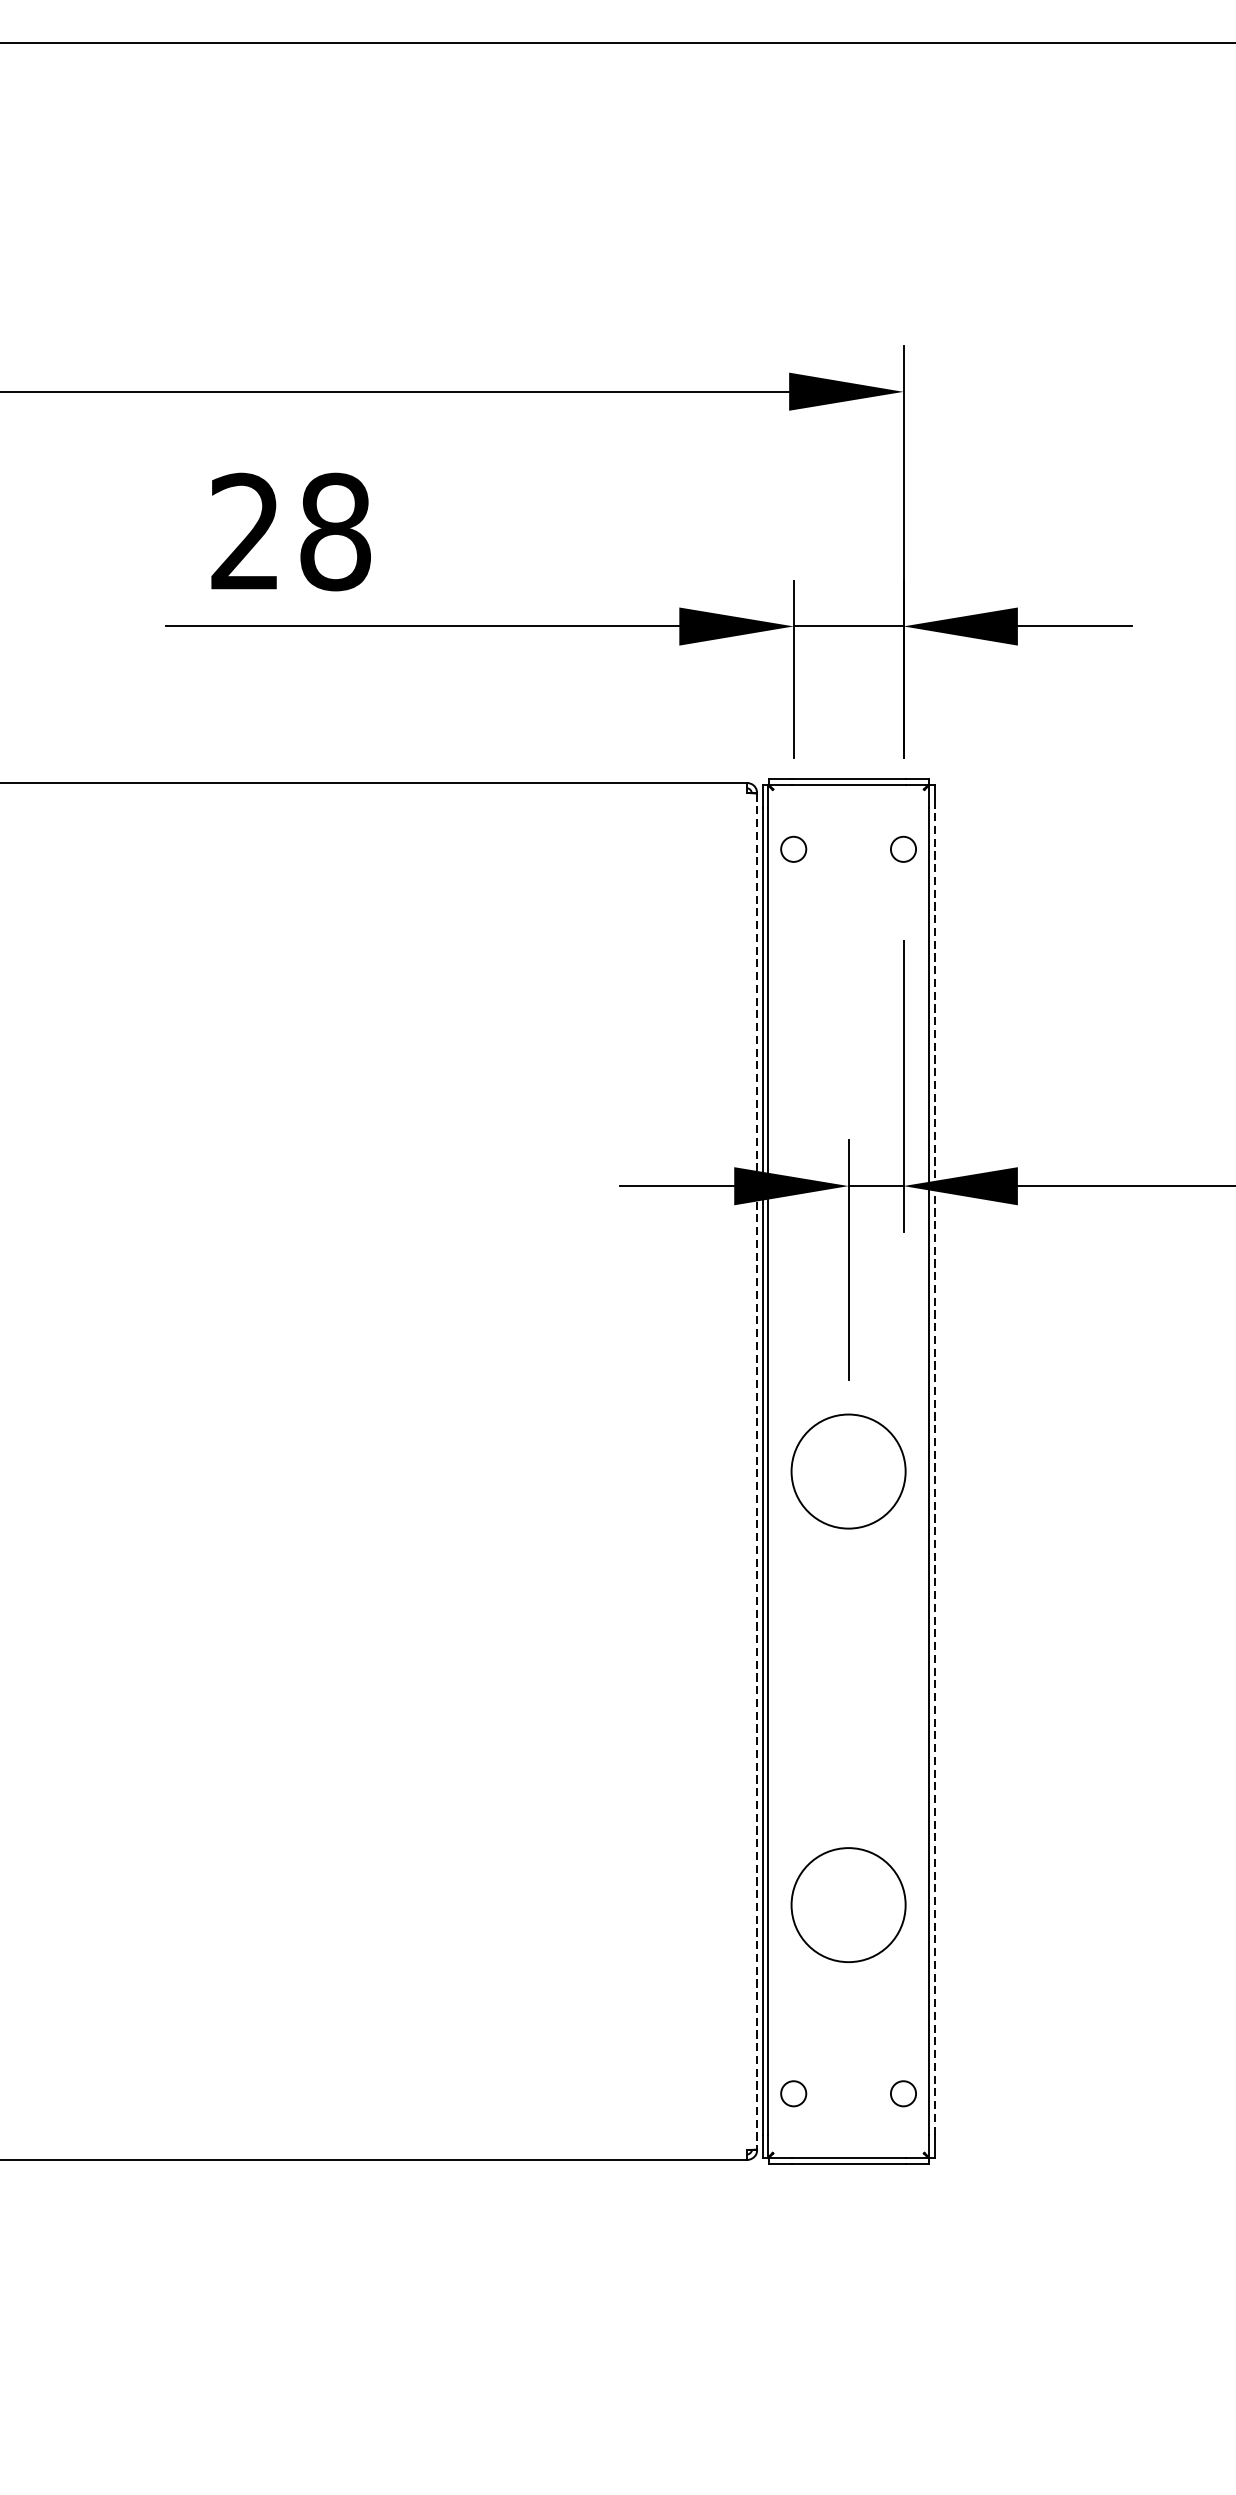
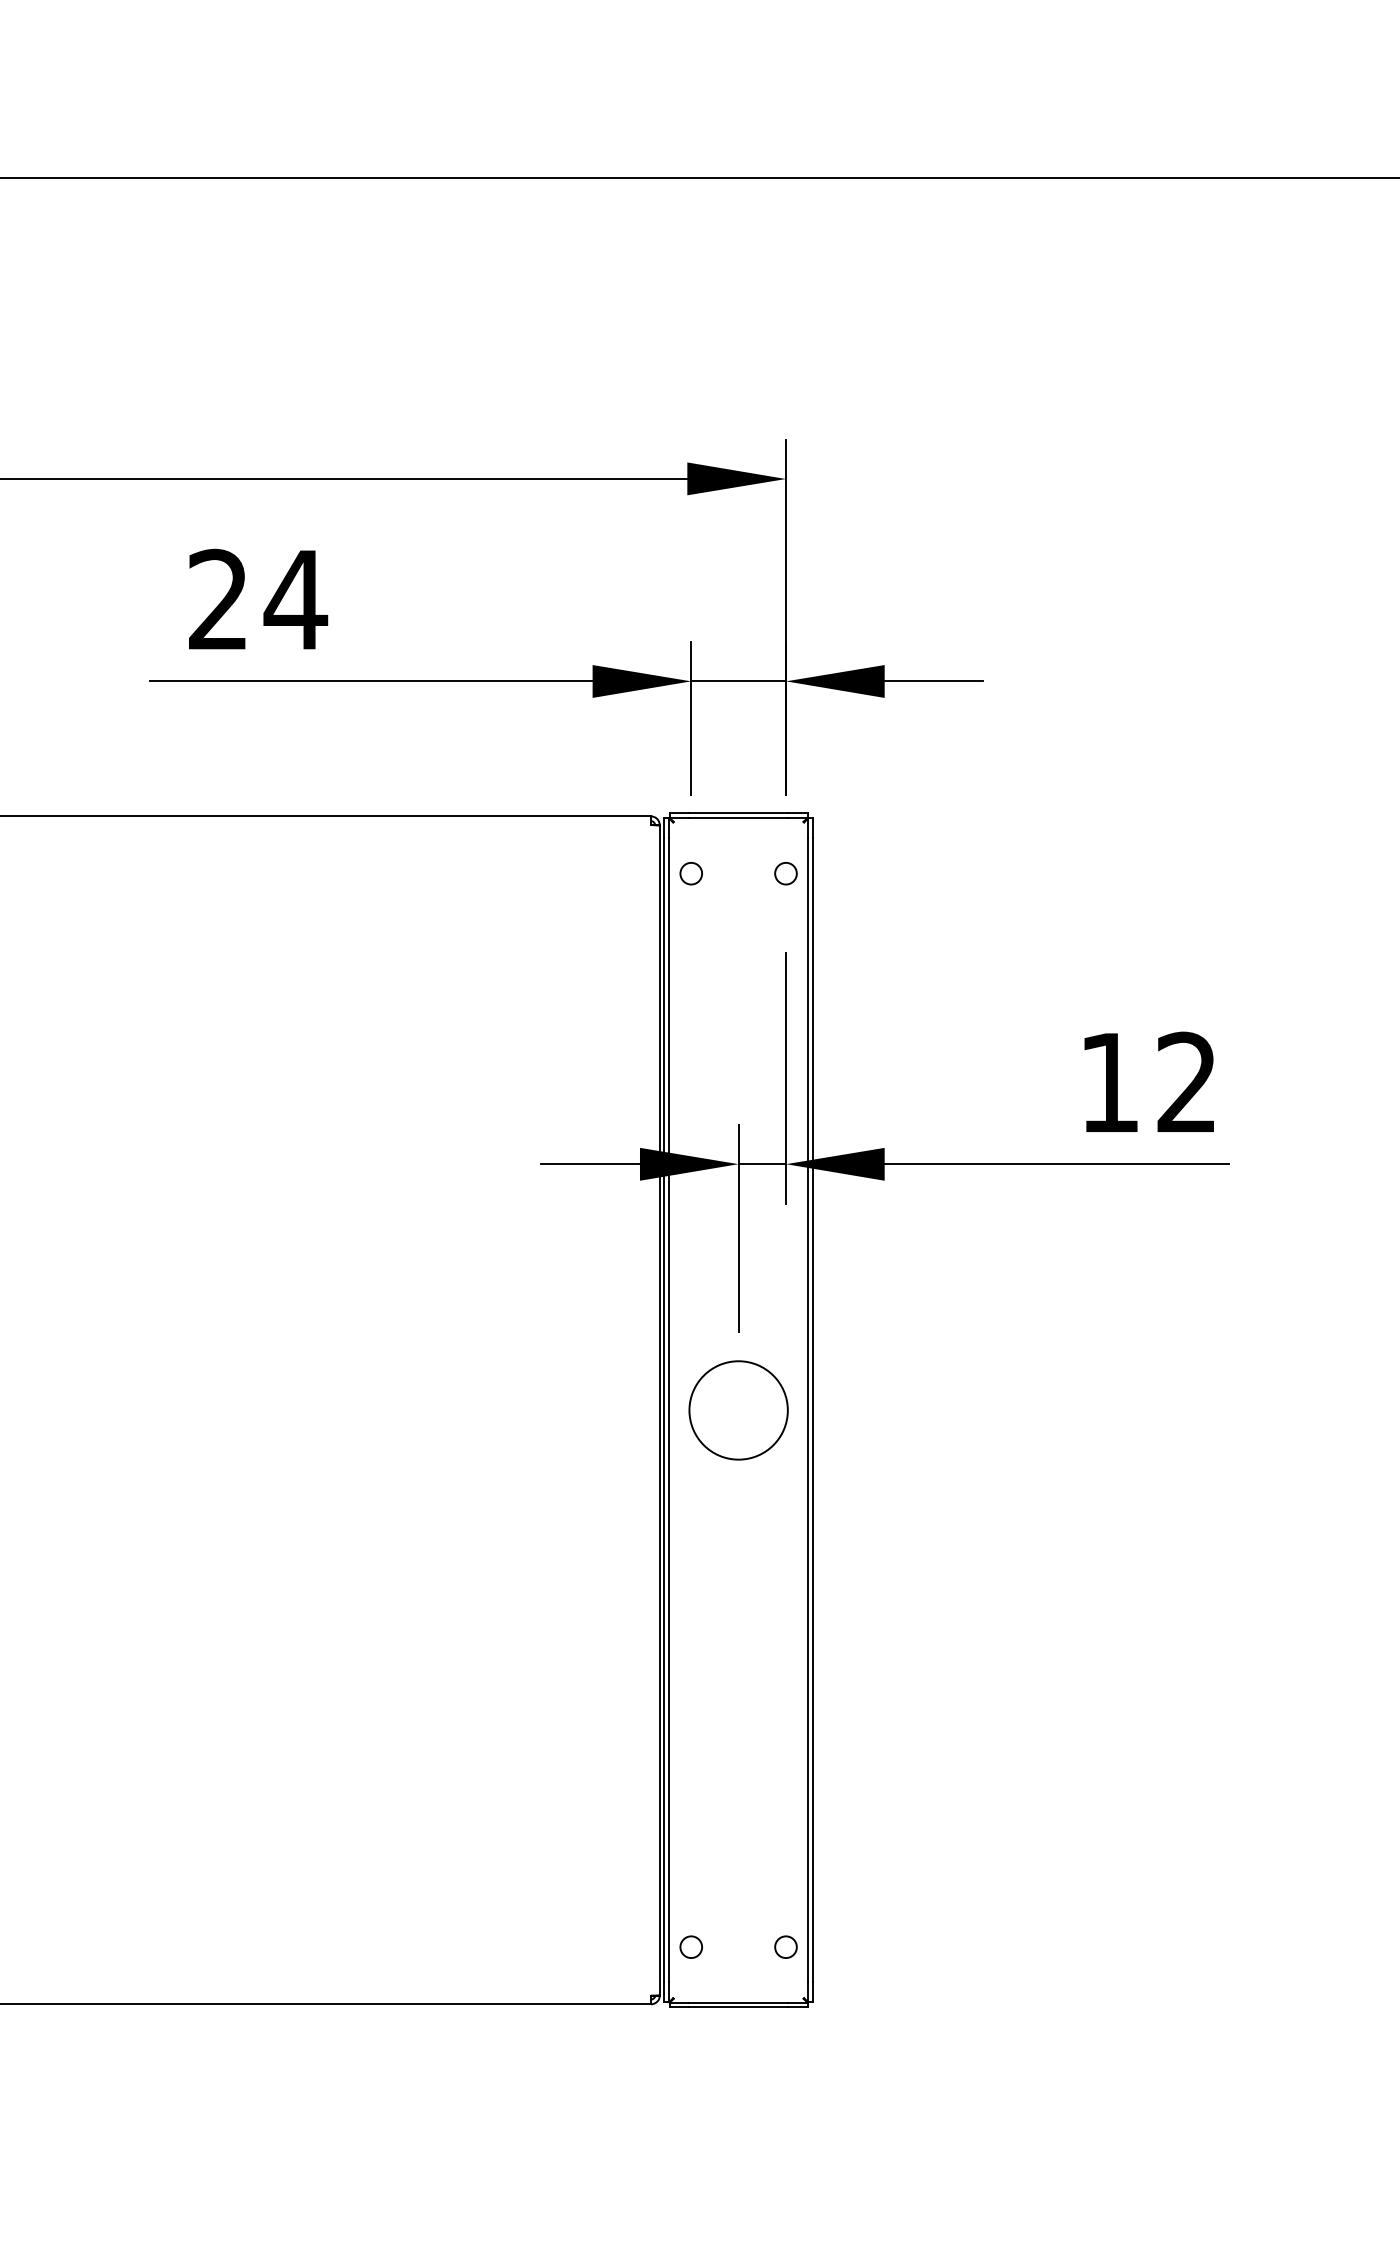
text: (334, 531) -> (295, 599), 28 -> 24
line: (934, 1470) -> (812, 1409), dashed -> solid
line: (756, 1471) -> (659, 1410), dashed -> solid
circle: (848, 1905) -> (738, 1784), removed

